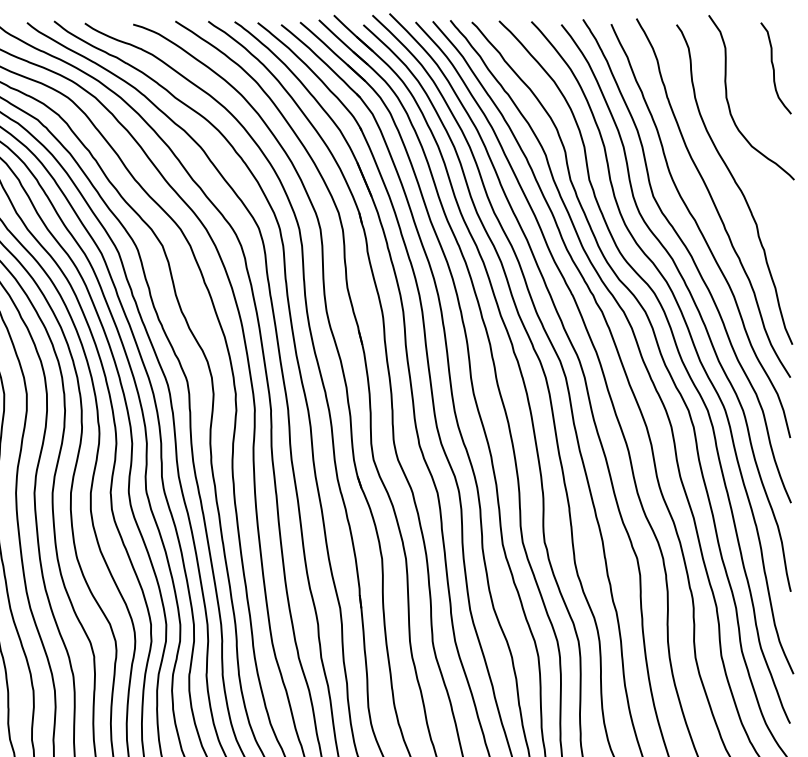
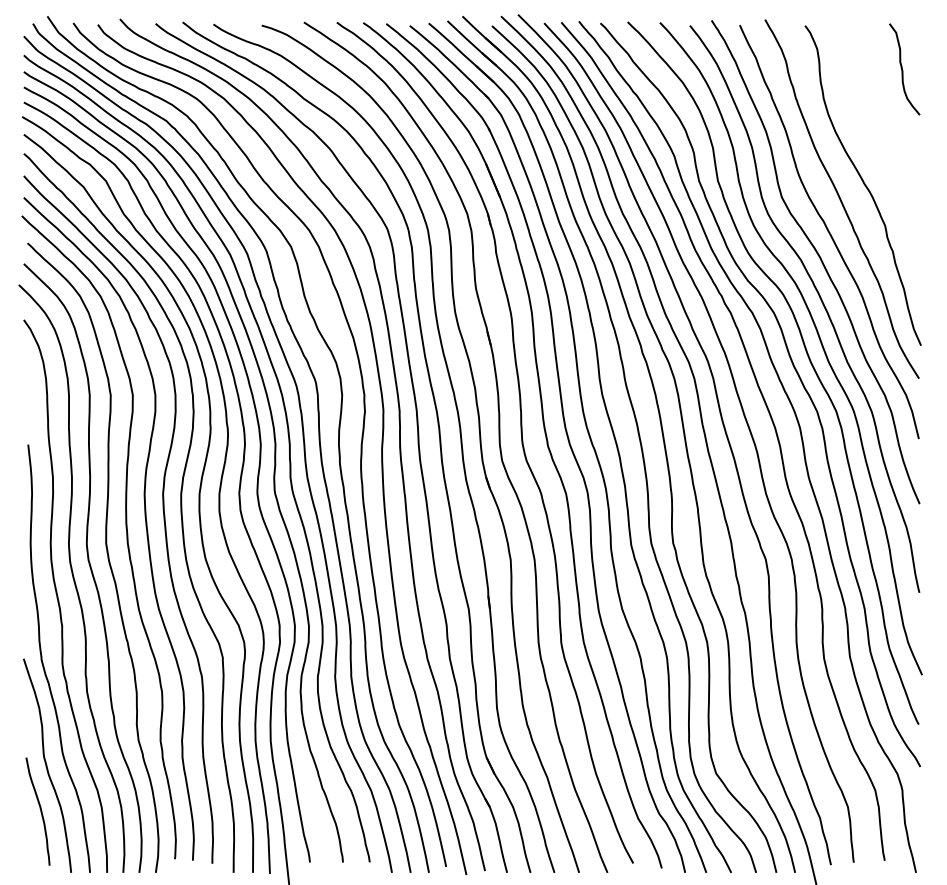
curve: (728, 101) -> (857, 102), removed

